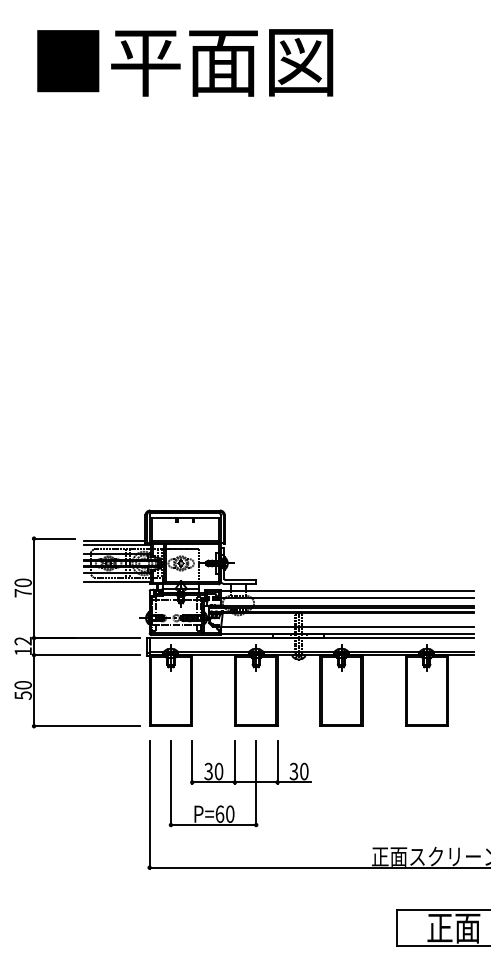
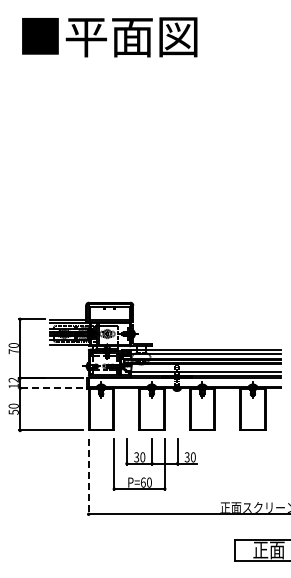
line: (86, 655) -> (51, 388), solid -> dashed
part: (238, 783) -> (154, 464), moved
line: (149, 805) -> (88, 477), solid -> dashed

